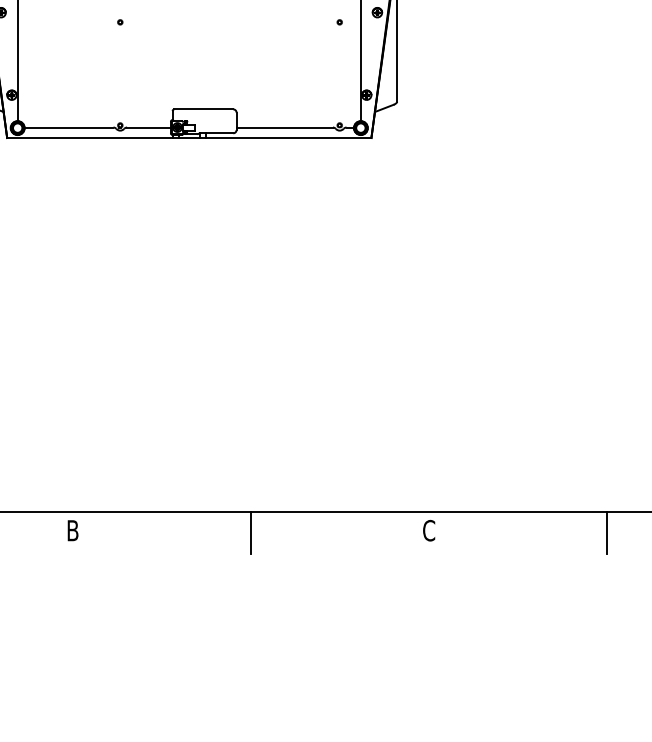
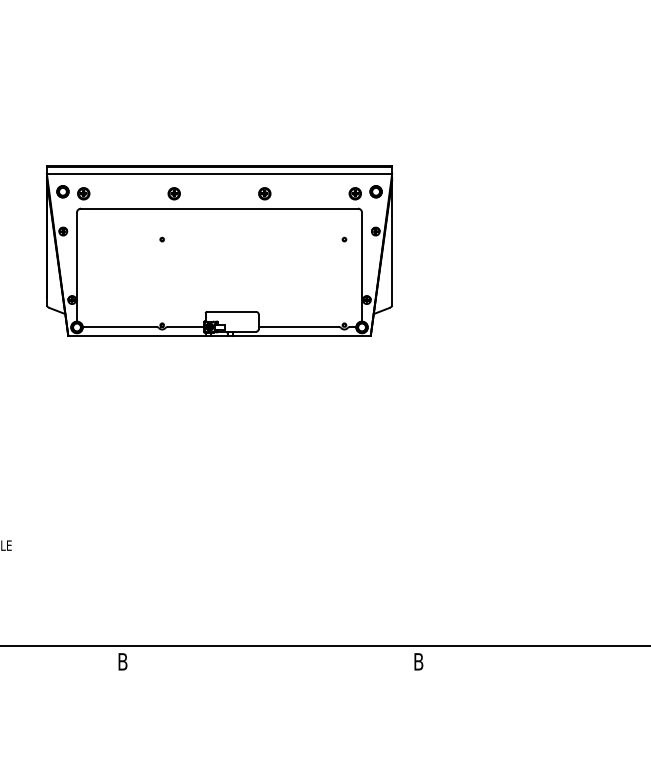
text: (428, 530) -> (418, 661), C -> B
line: (250, 532) -> (270, 663), removed
line: (607, 532) -> (566, 663), removed

